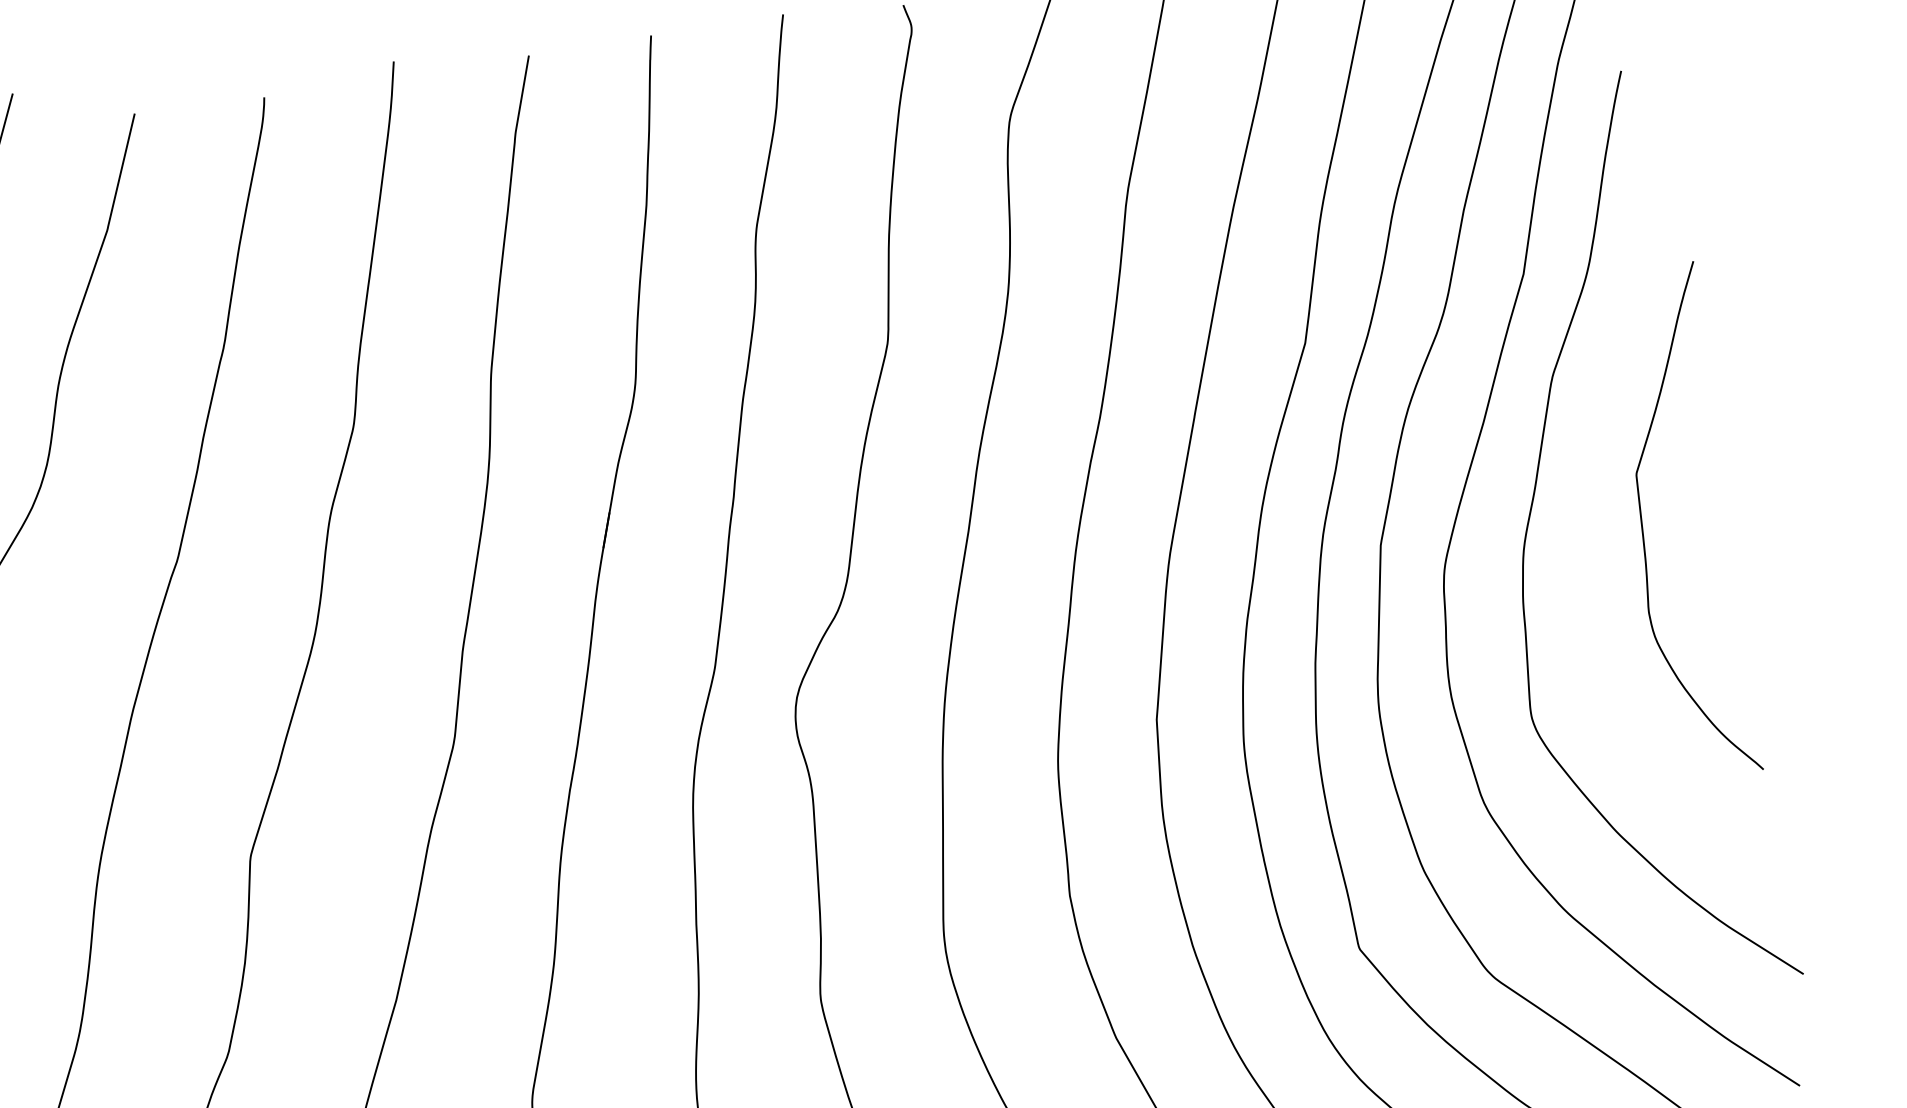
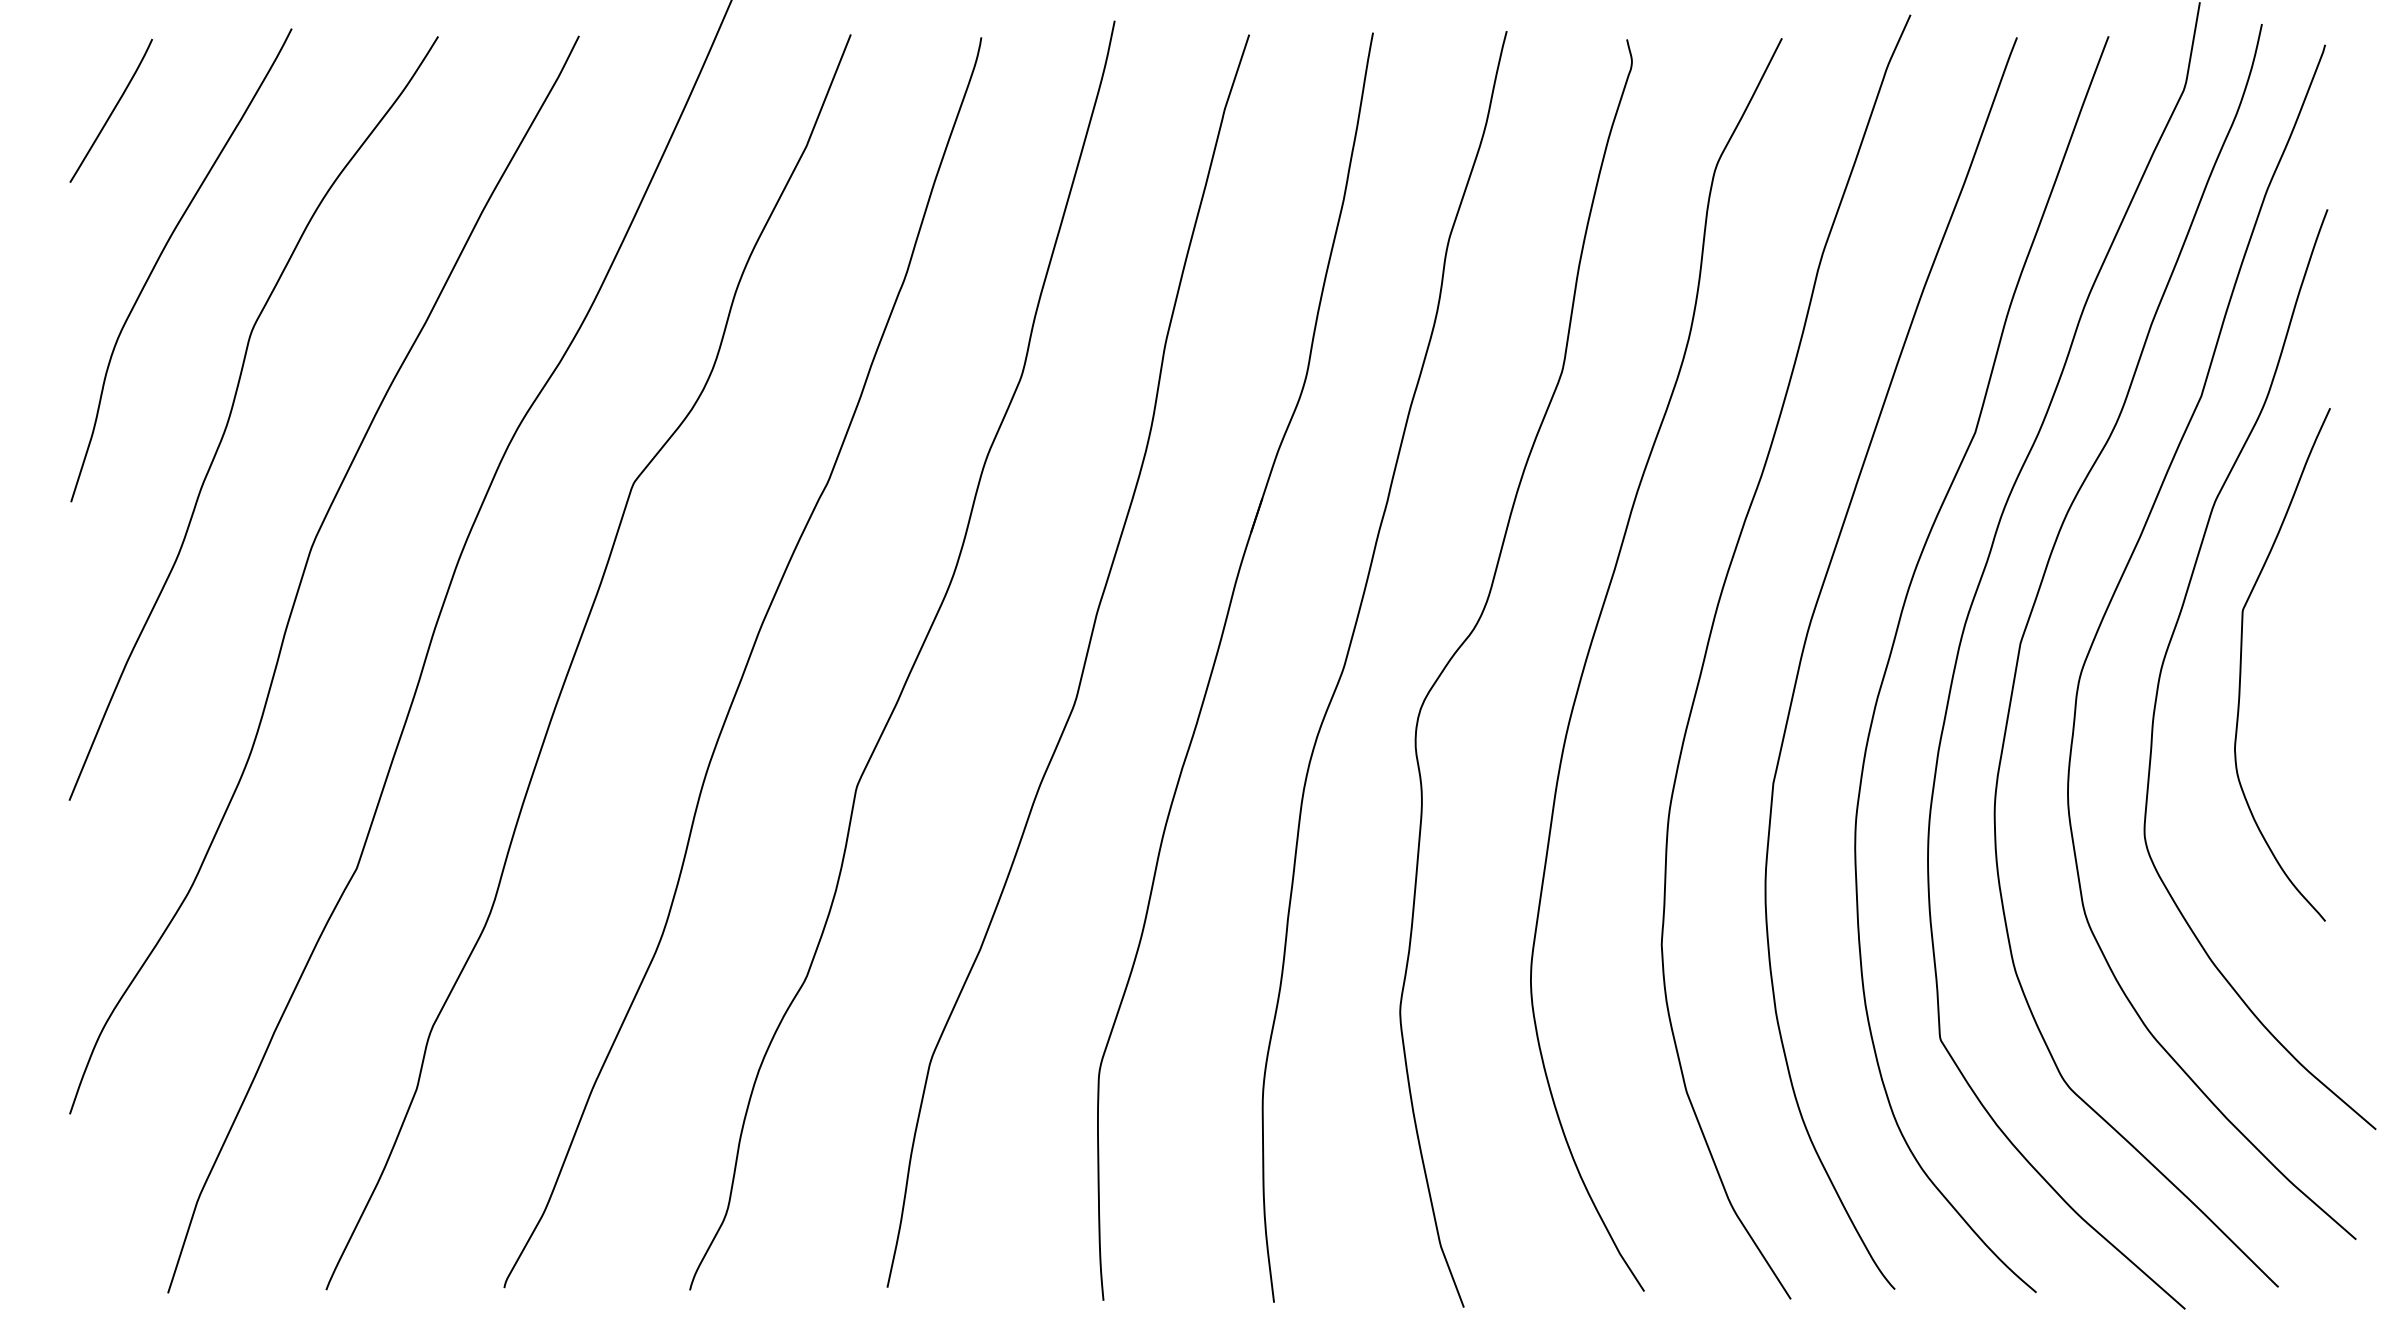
curve: (1643, 527) -> (2241, 664), moved

